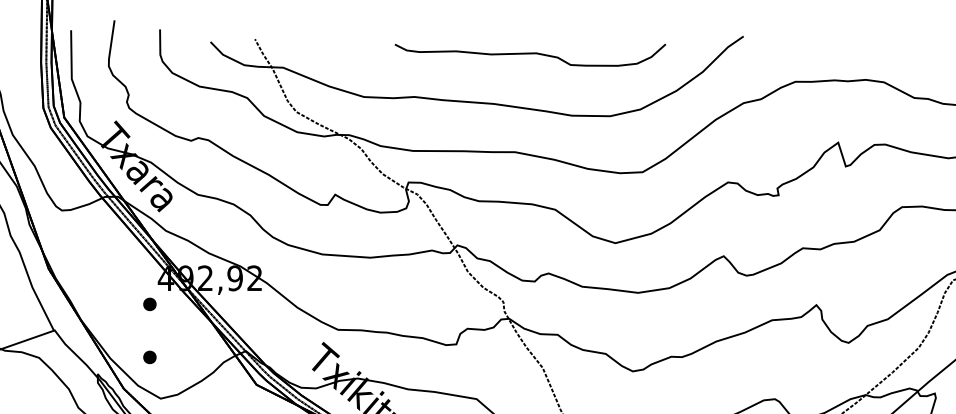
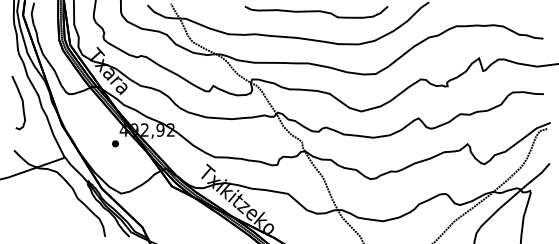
part: (149, 356) -> (115, 171), removed

